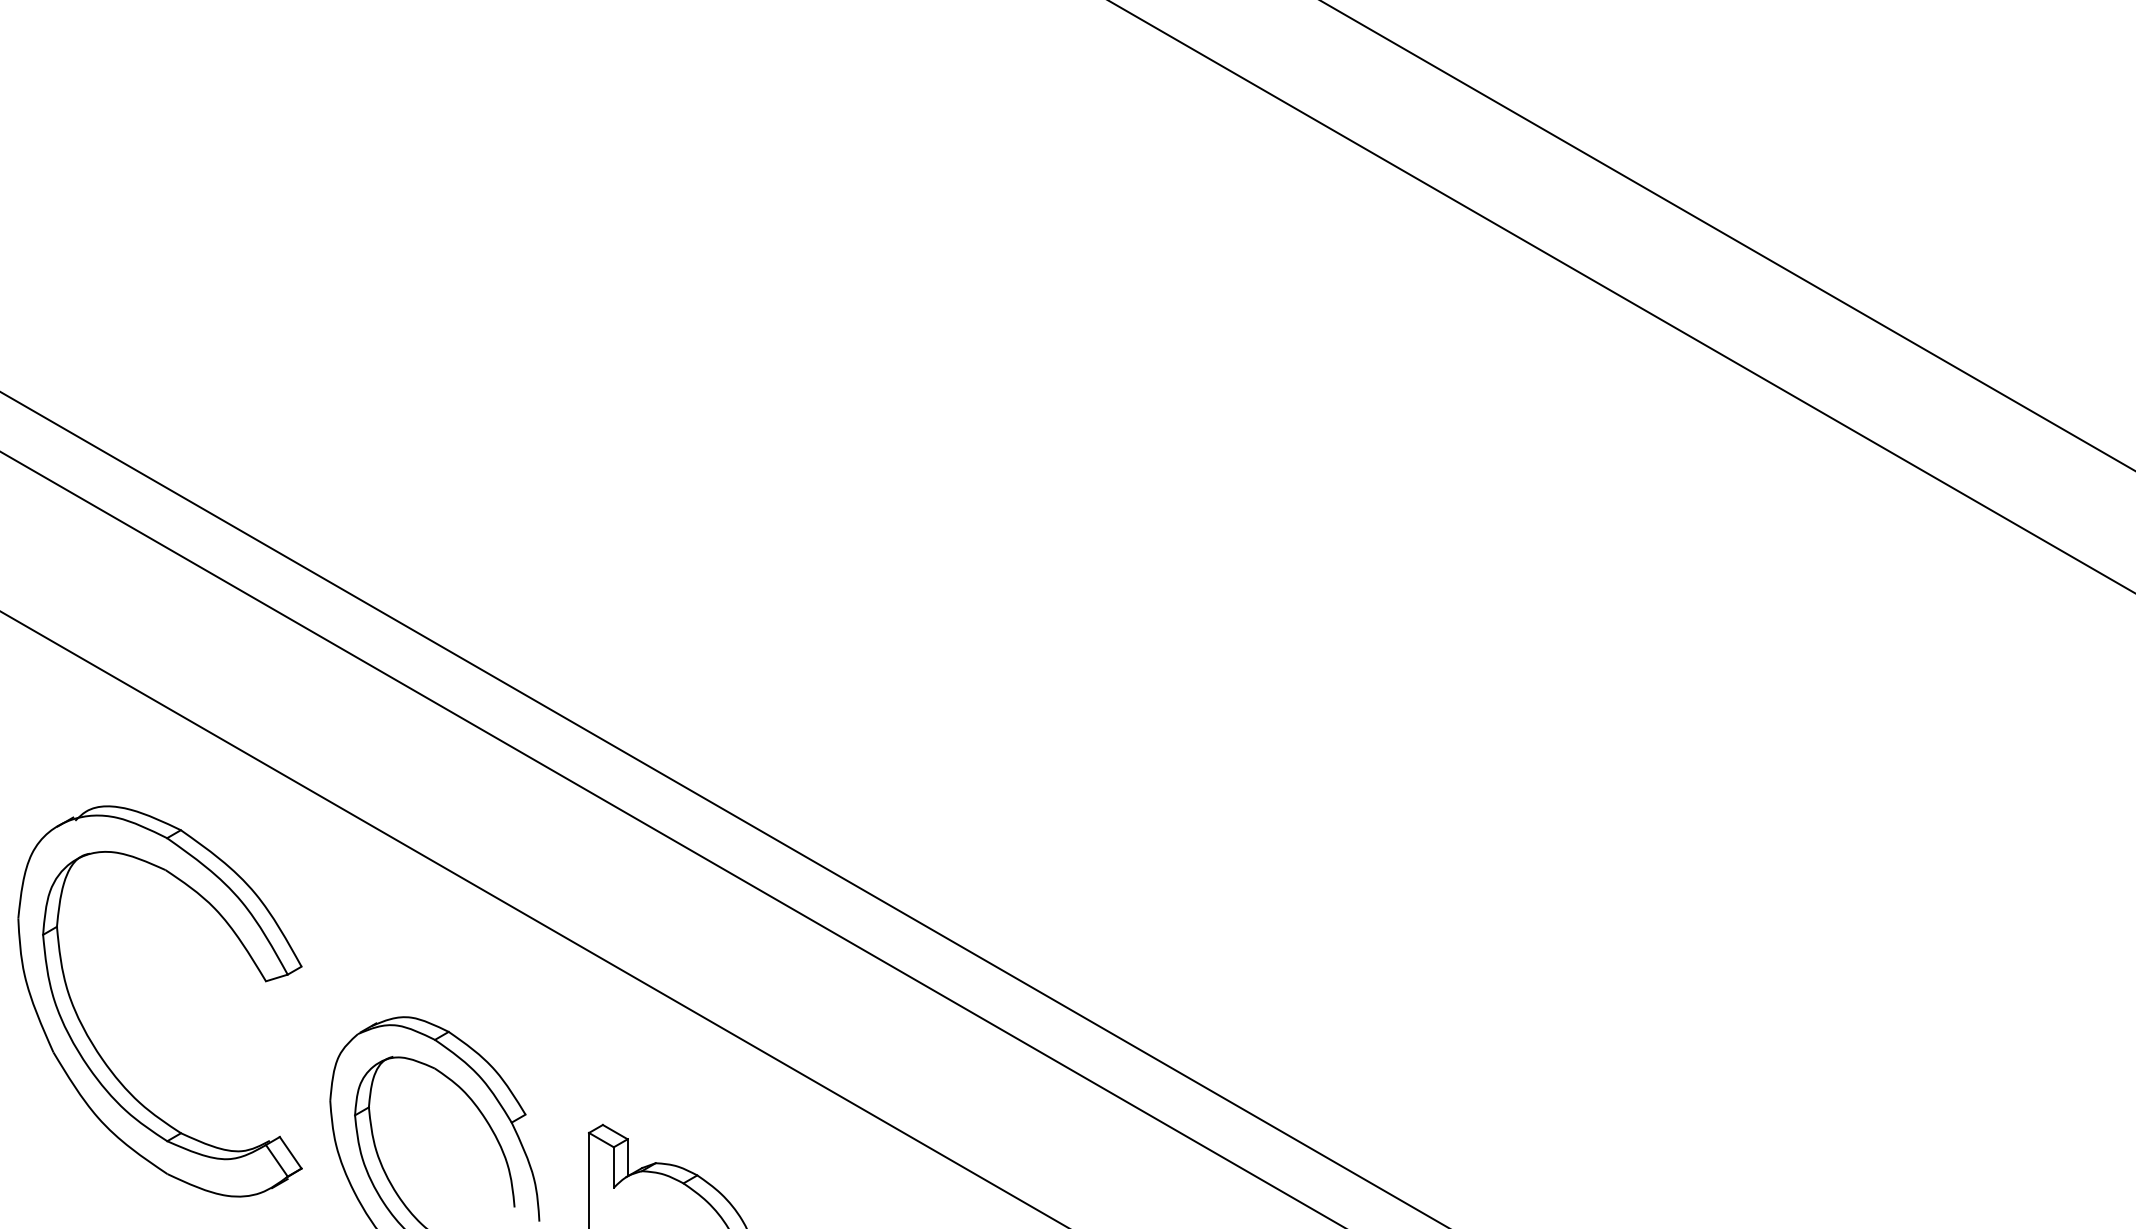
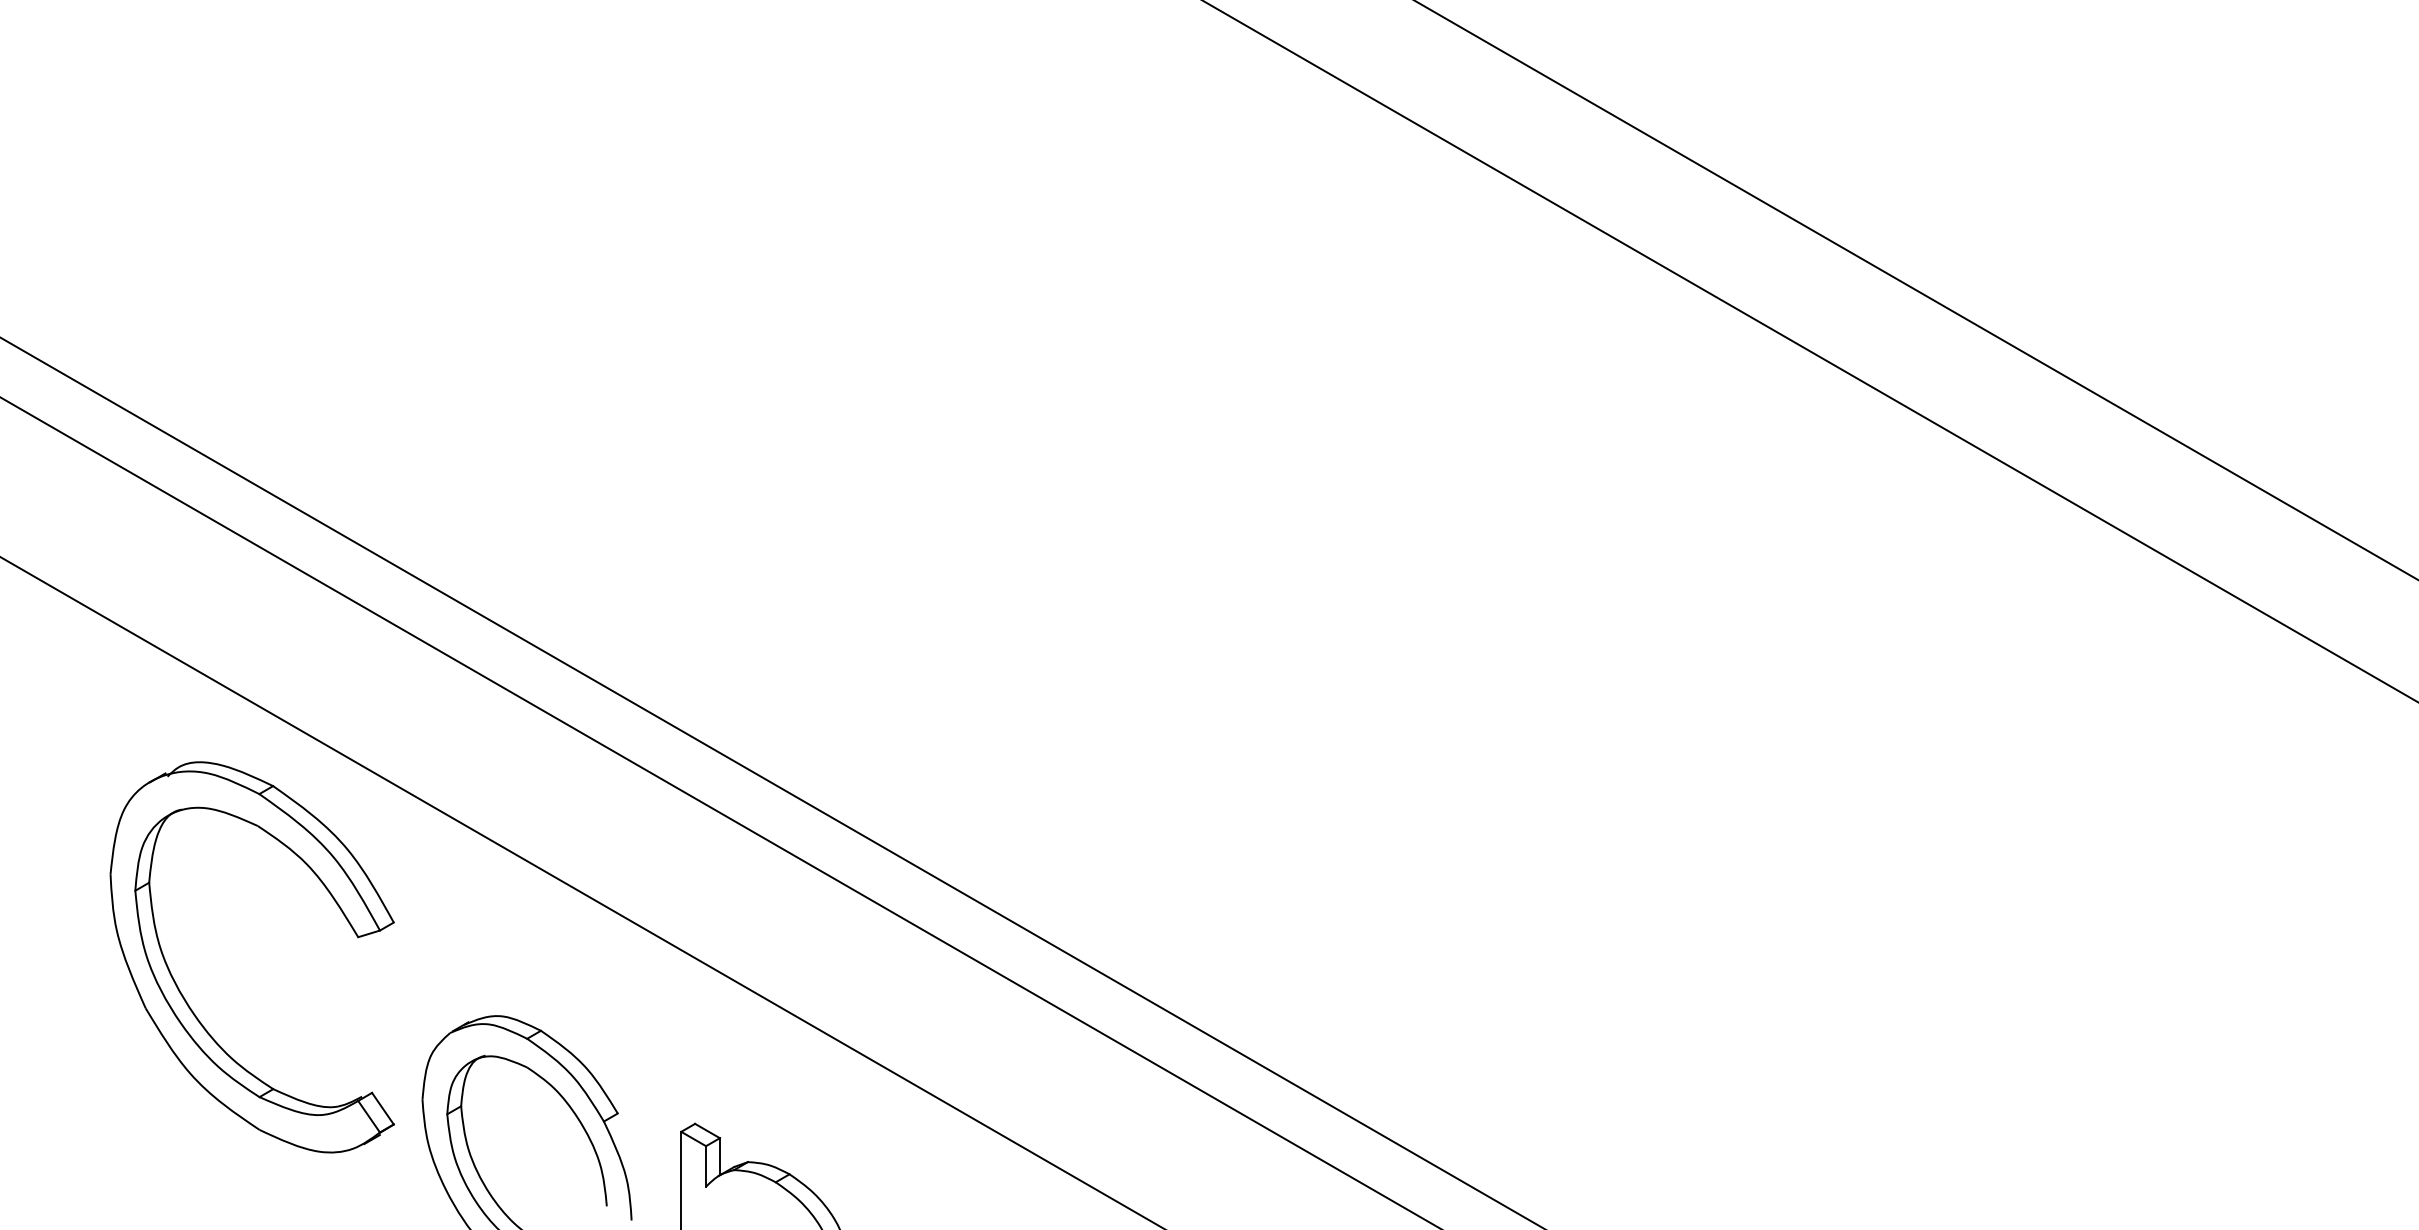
part: (93, 1042) -> (185, 998), moved

